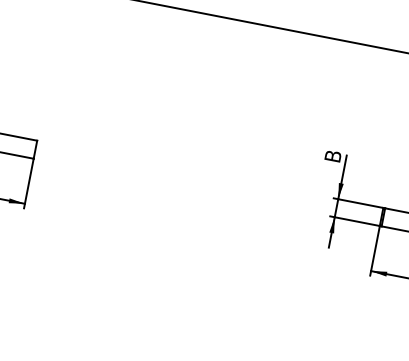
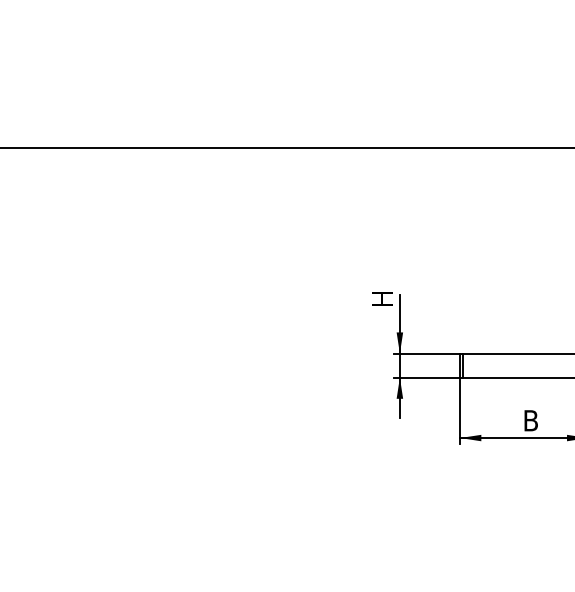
text: (333, 156) -> (382, 299), B -> H

